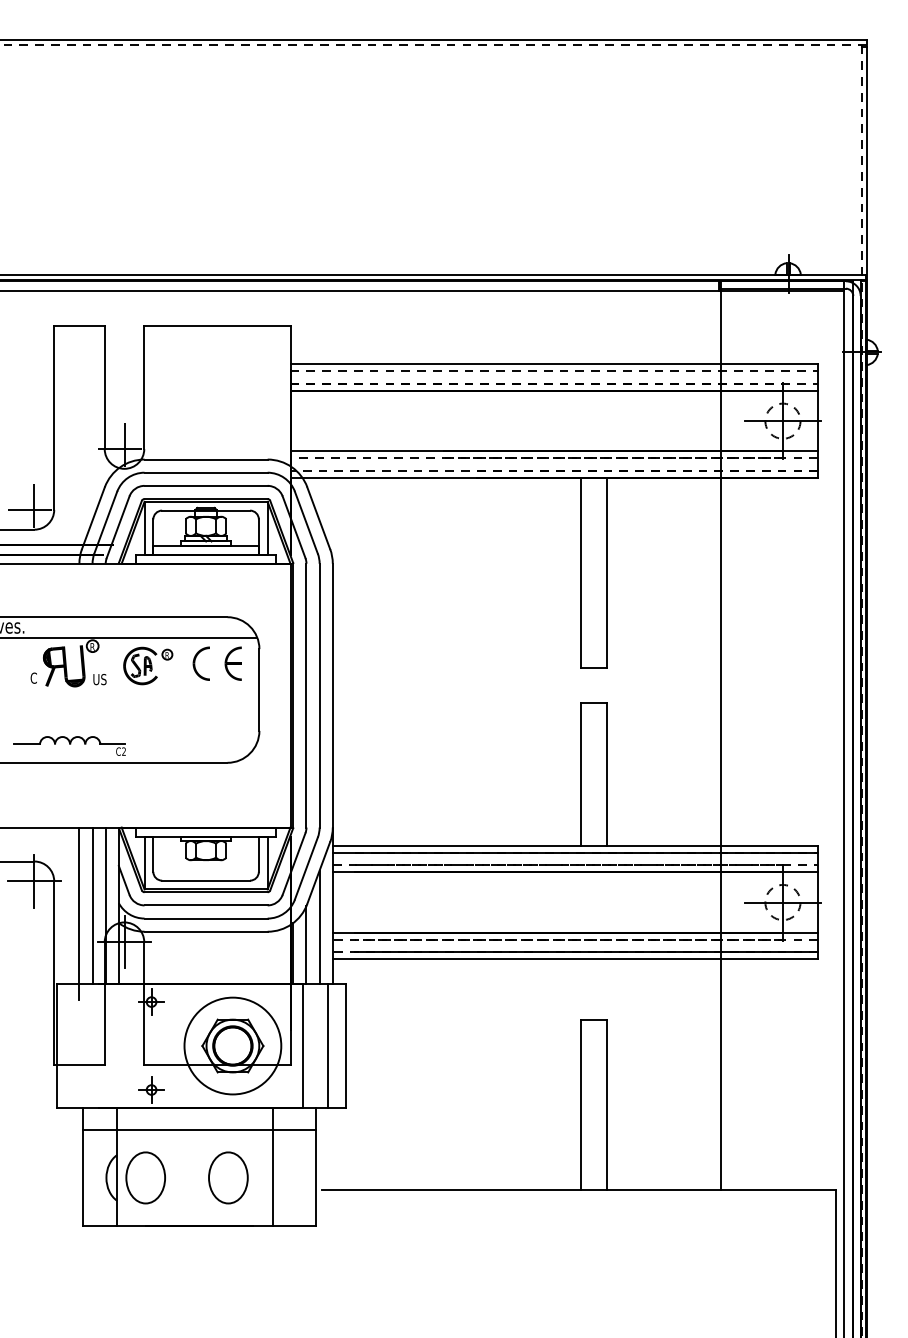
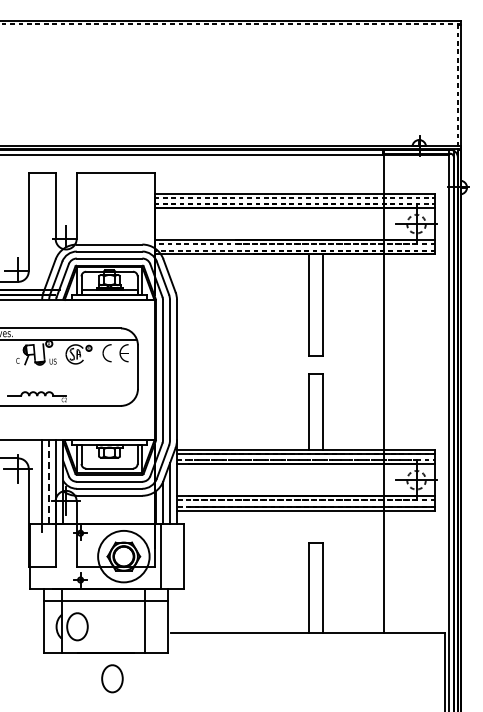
line: (93, 906) -> (49, 482), solid -> dashed
line: (328, 1045) -> (174, 556), removed
part: (228, 1177) -> (112, 678), moved

